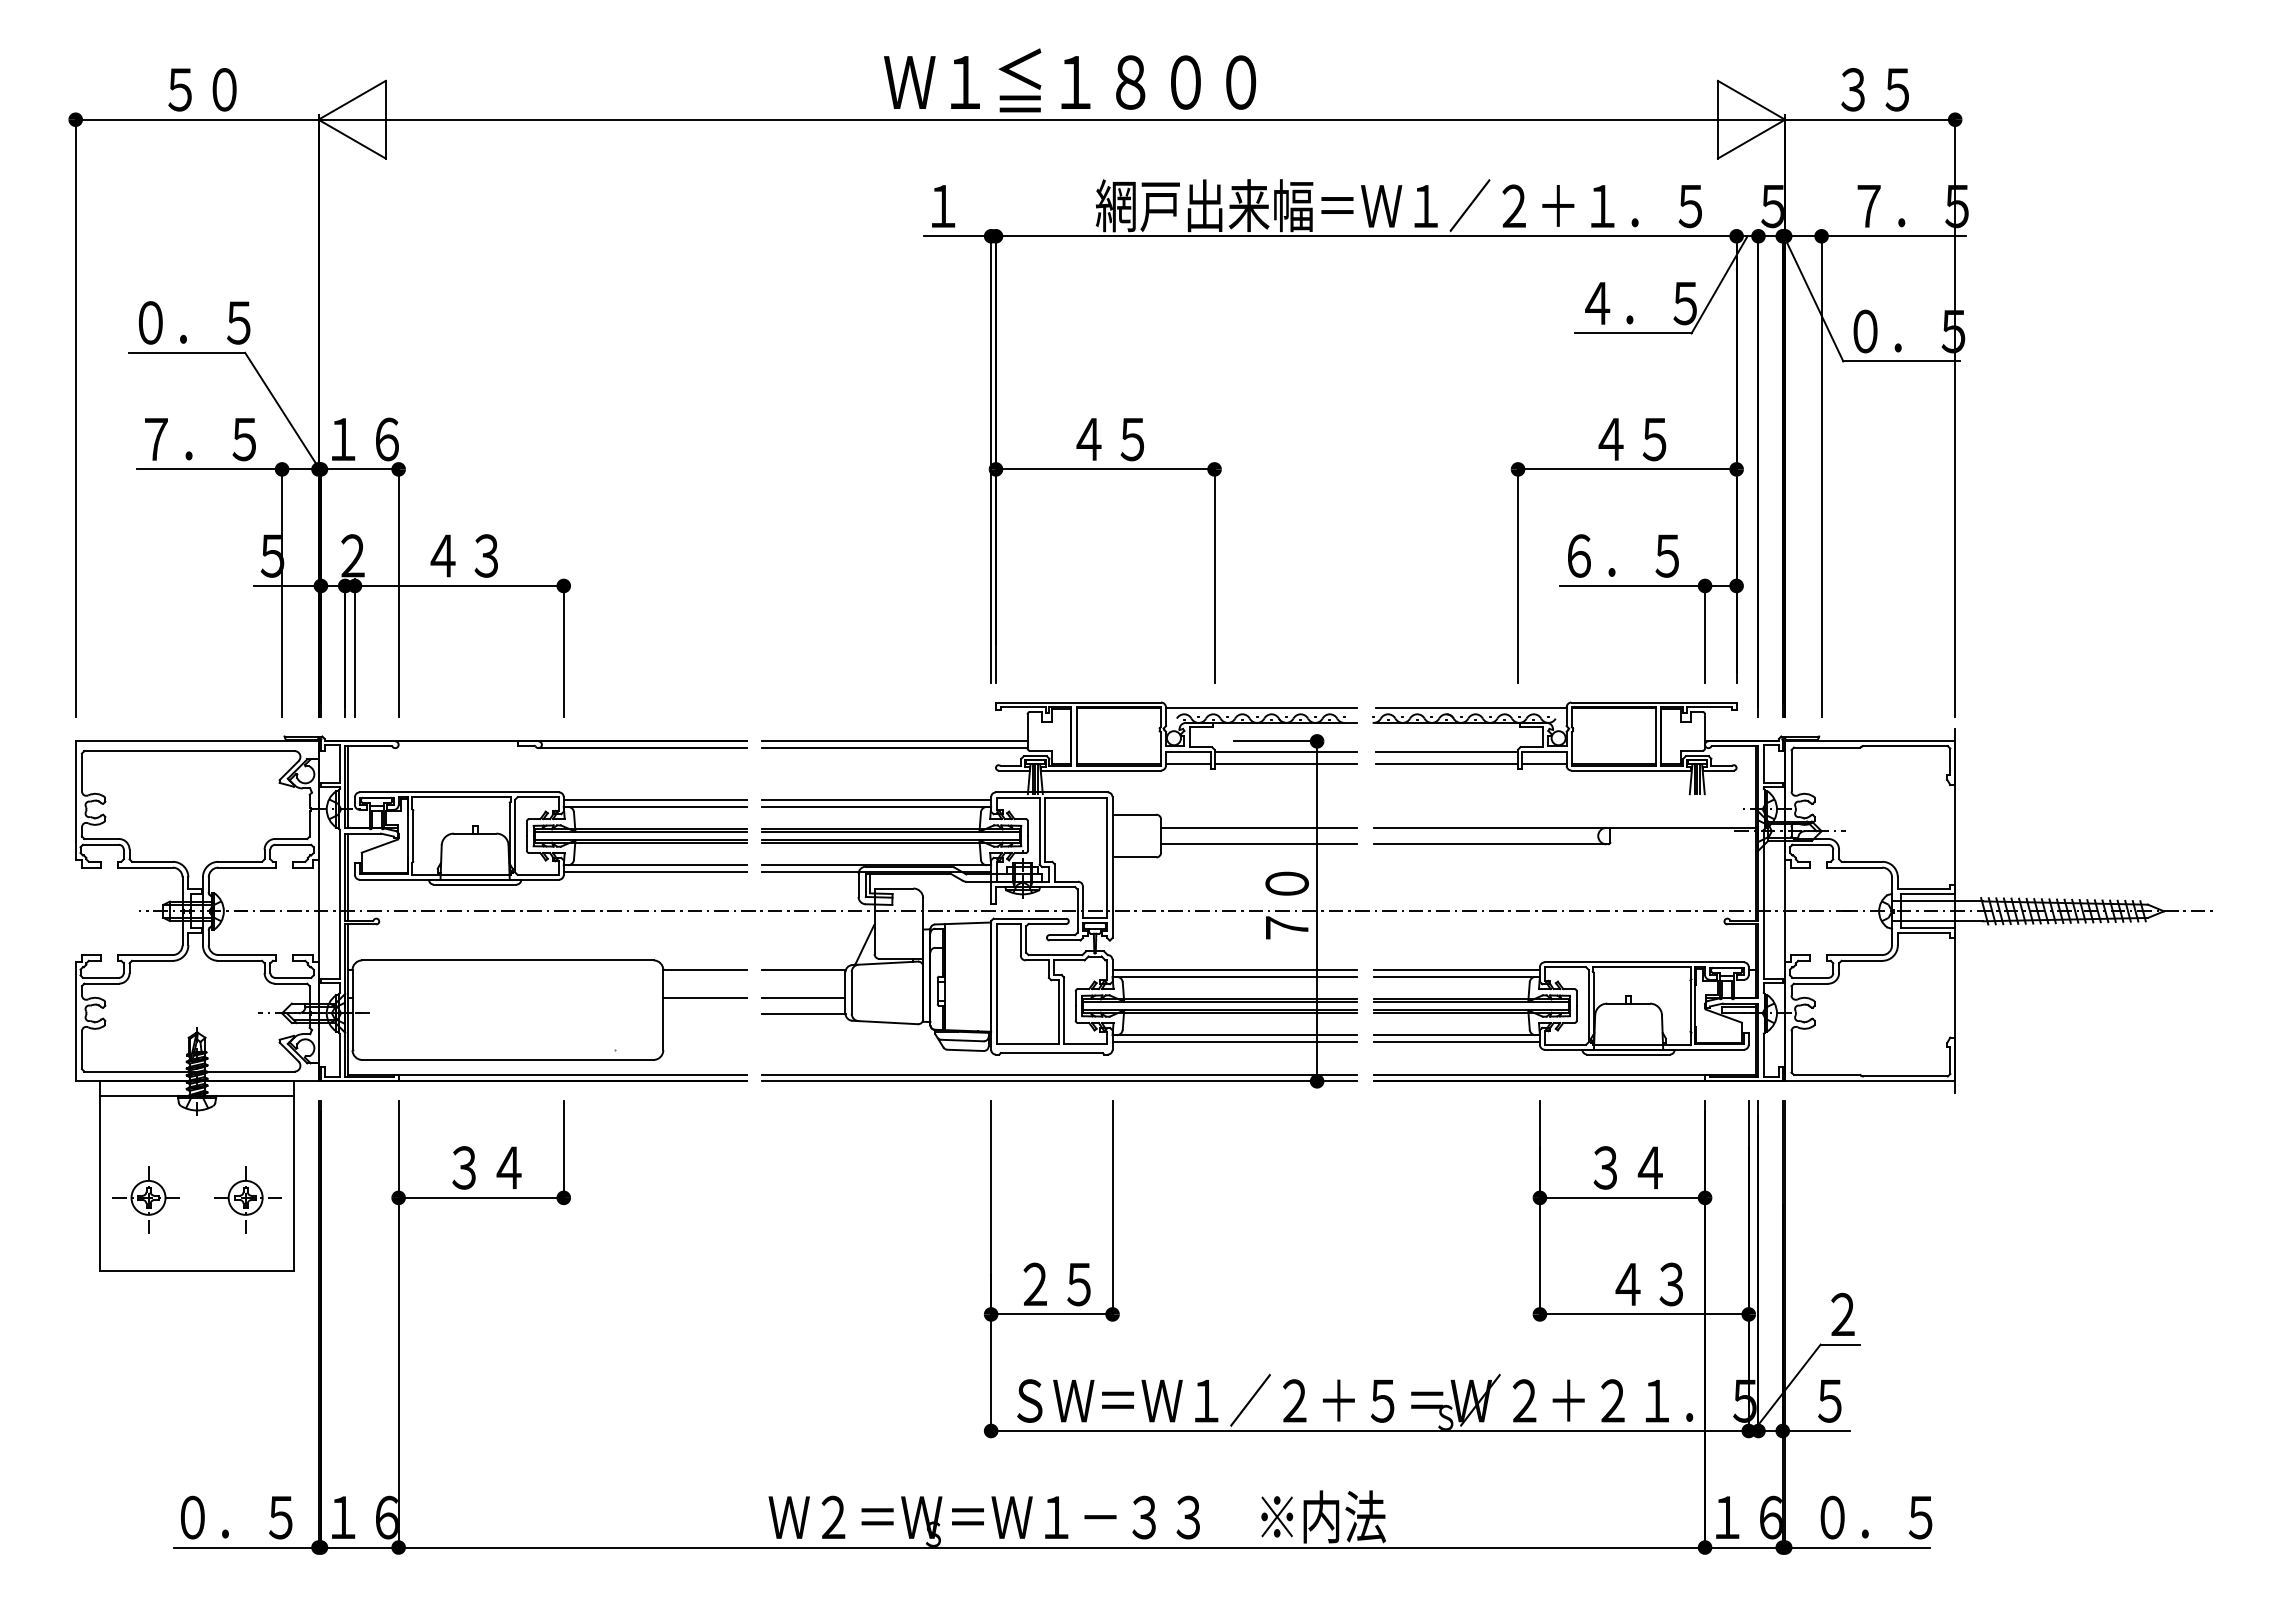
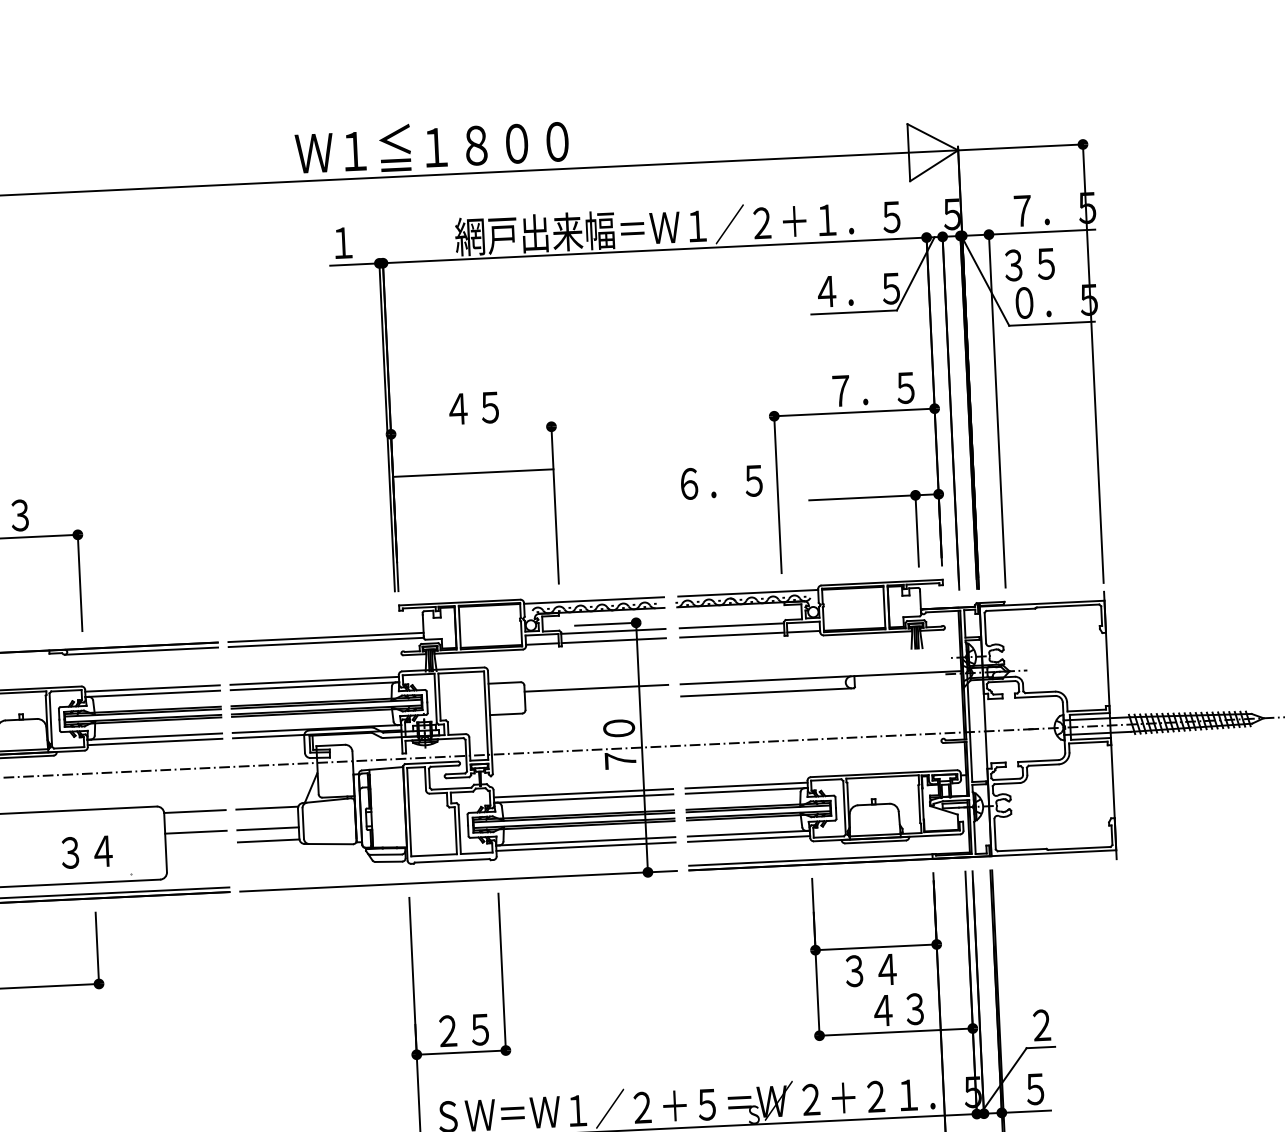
text: (1874, 89) -> (1029, 264), moved
text: (1654, 439) -> (873, 389), ４５ -> ７．５
line: (1105, 469) -> (473, 473), moved
text: (1623, 555) -> (721, 482), moved
line: (1258, 844) -> (596, 700), removed
line: (1058, 1075) -> (457, 877), removed
text: (486, 1167) -> (86, 851), moved
text: (1627, 1167) -> (870, 970), moved

